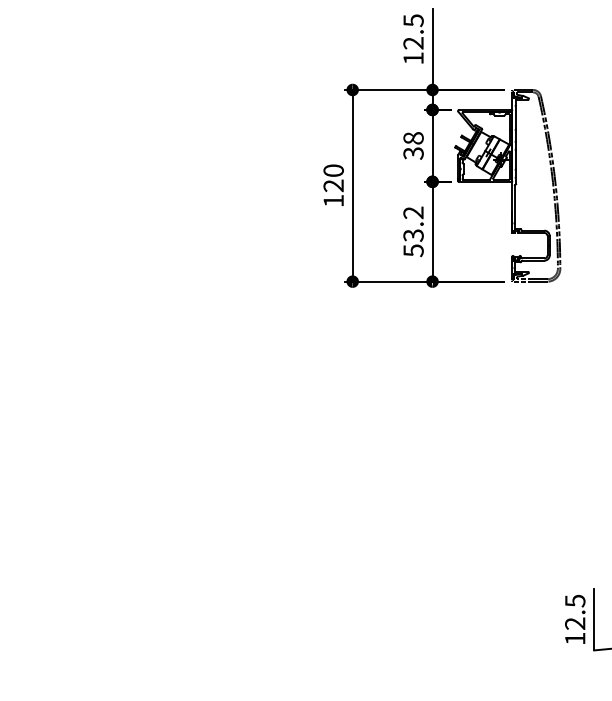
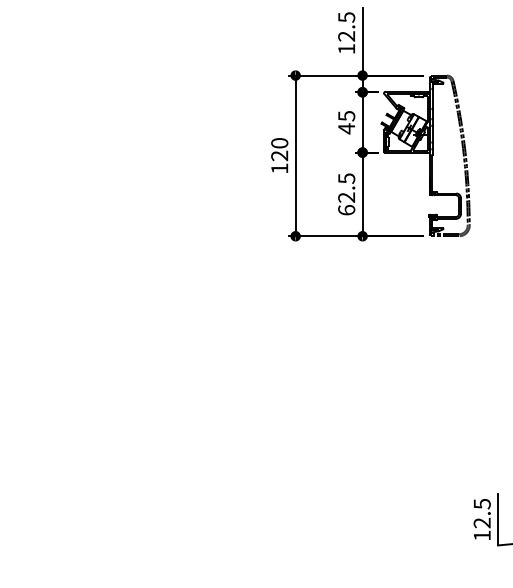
text: (413, 146) -> (346, 122), 38 -> 45
text: (413, 231) -> (346, 194), 53.2 -> 62.5

